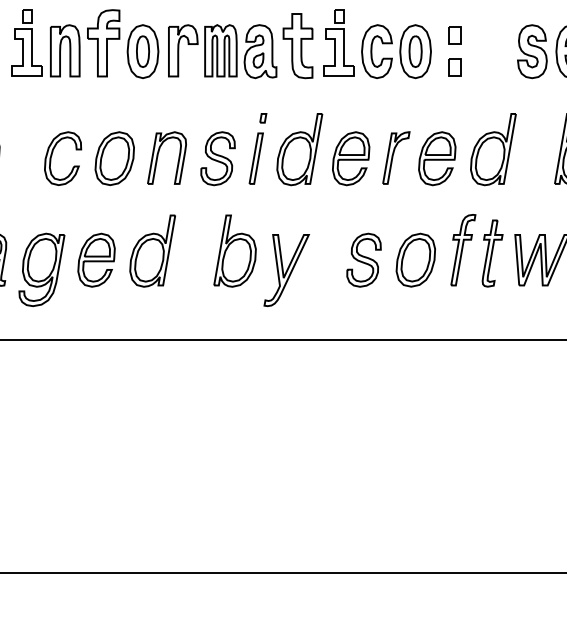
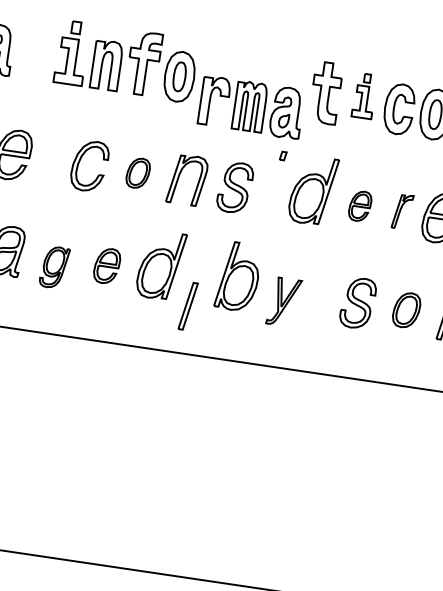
part: (338, 42) -> (364, 95), size x0.7
part: (222, 51) -> (251, 107), moved
part: (396, 157) -> (402, 211), size x0.7
part: (114, 158) -> (138, 173), size x0.6
part: (255, 158) -> (187, 306), moved
part: (351, 158) -> (360, 205), size x0.6
part: (96, 259) -> (107, 265), size x0.7
part: (415, 259) -> (406, 309), size x0.7
part: (41, 269) -> (54, 267), size x0.6
part: (286, 270) -> (283, 302), size x0.7

